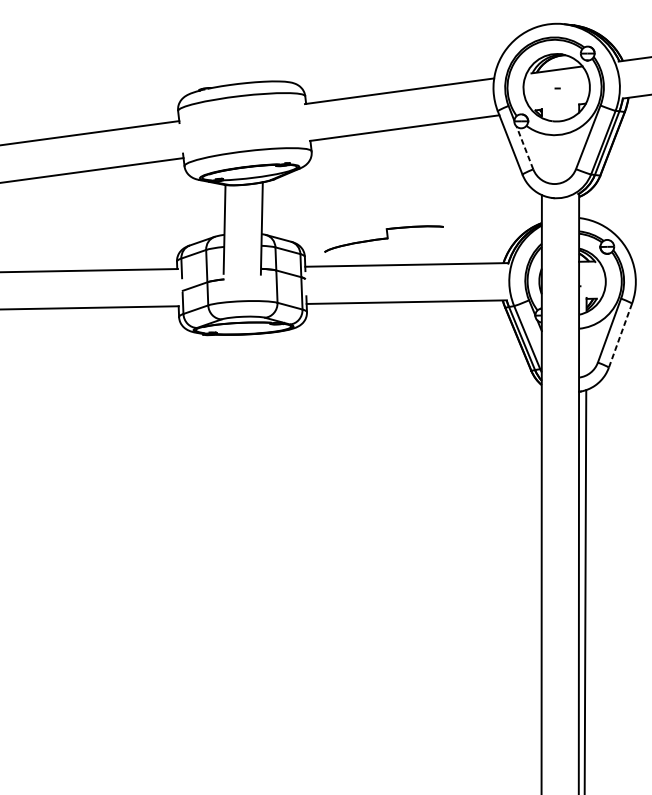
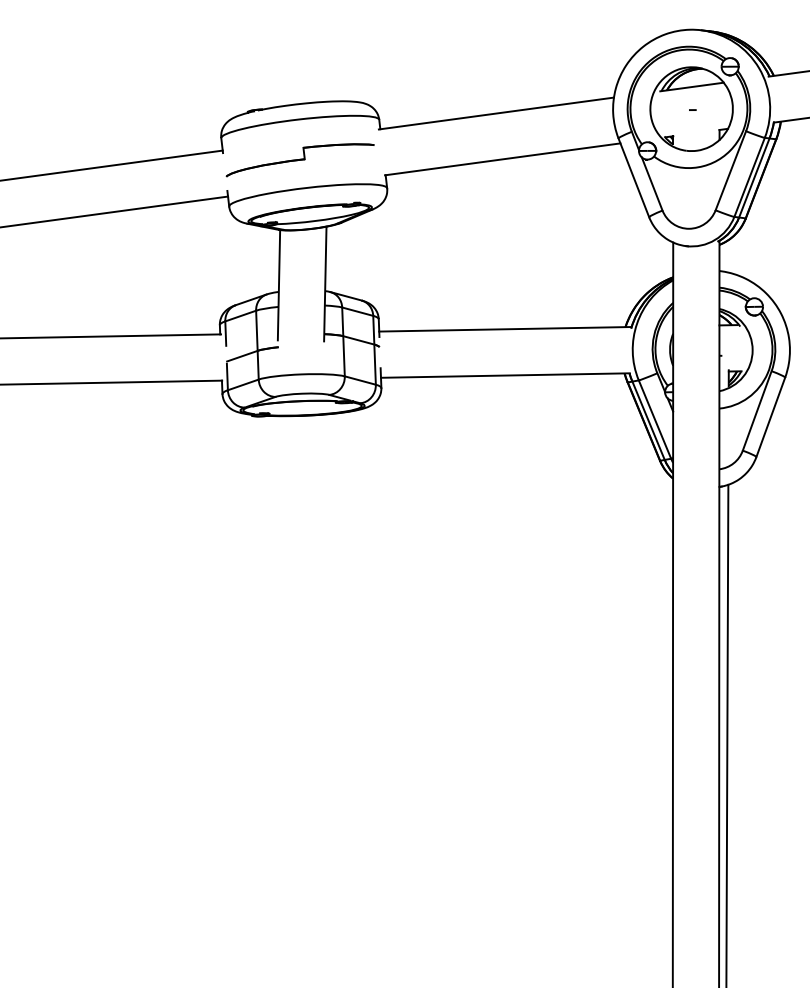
line: (525, 147) -> (652, 183), dashed -> solid
part: (383, 239) -> (299, 160), moved
line: (620, 335) -> (770, 417), dashed -> solid

